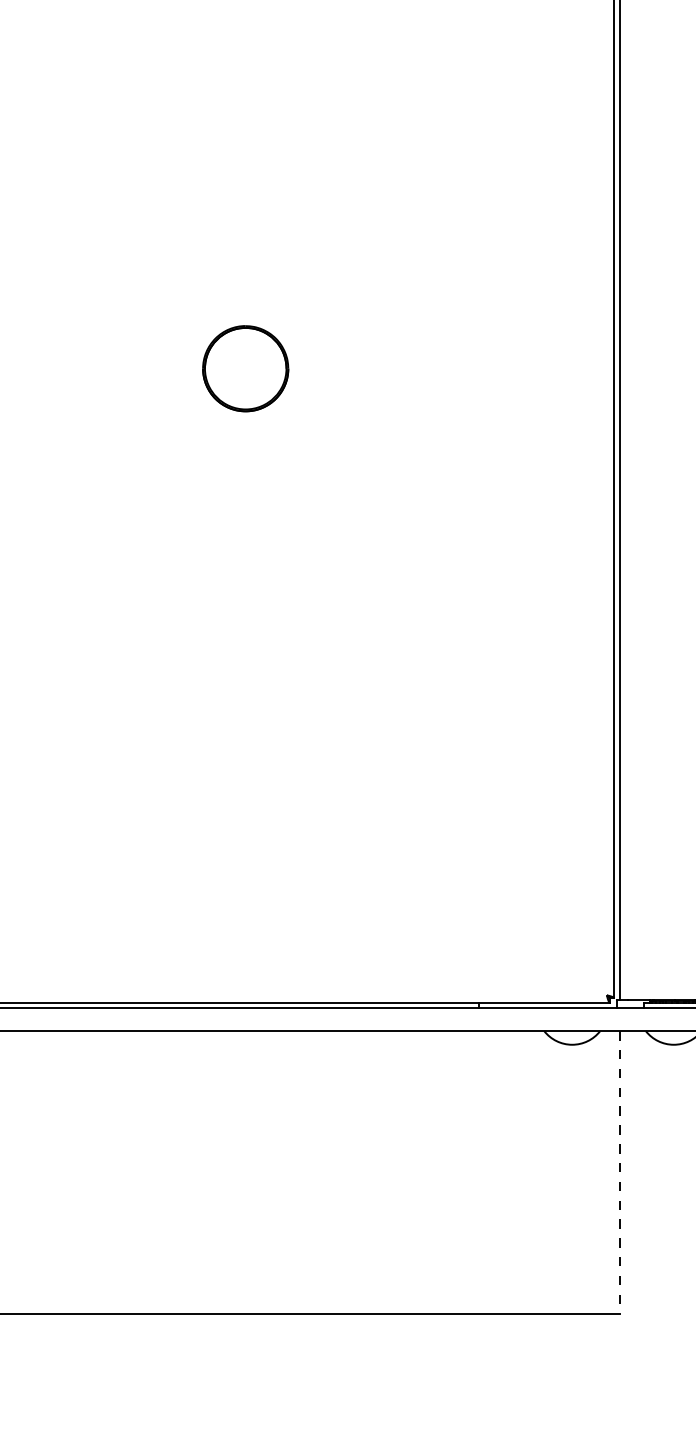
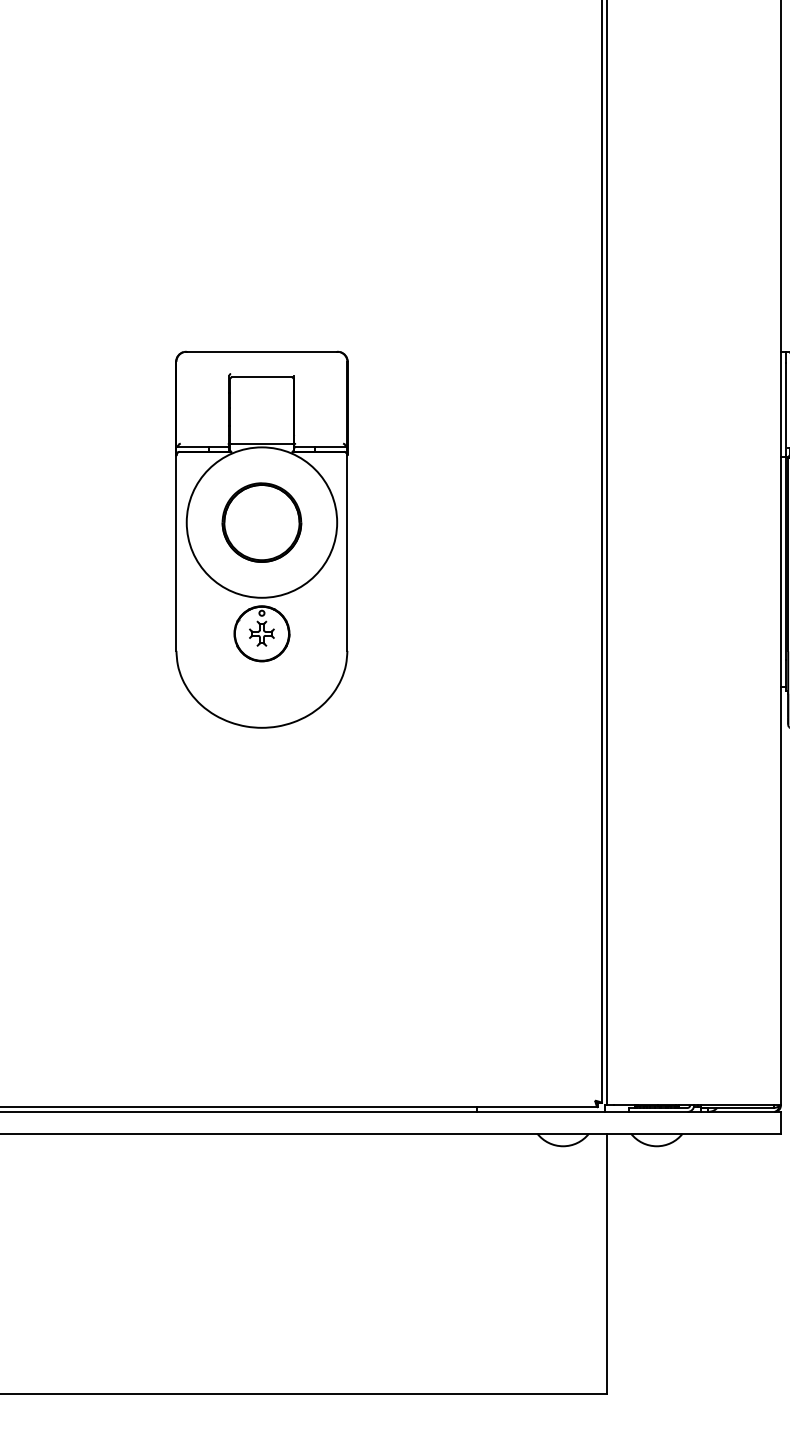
part: (245, 387) -> (261, 539), added
line: (620, 1172) -> (607, 1264), dashed -> solid

